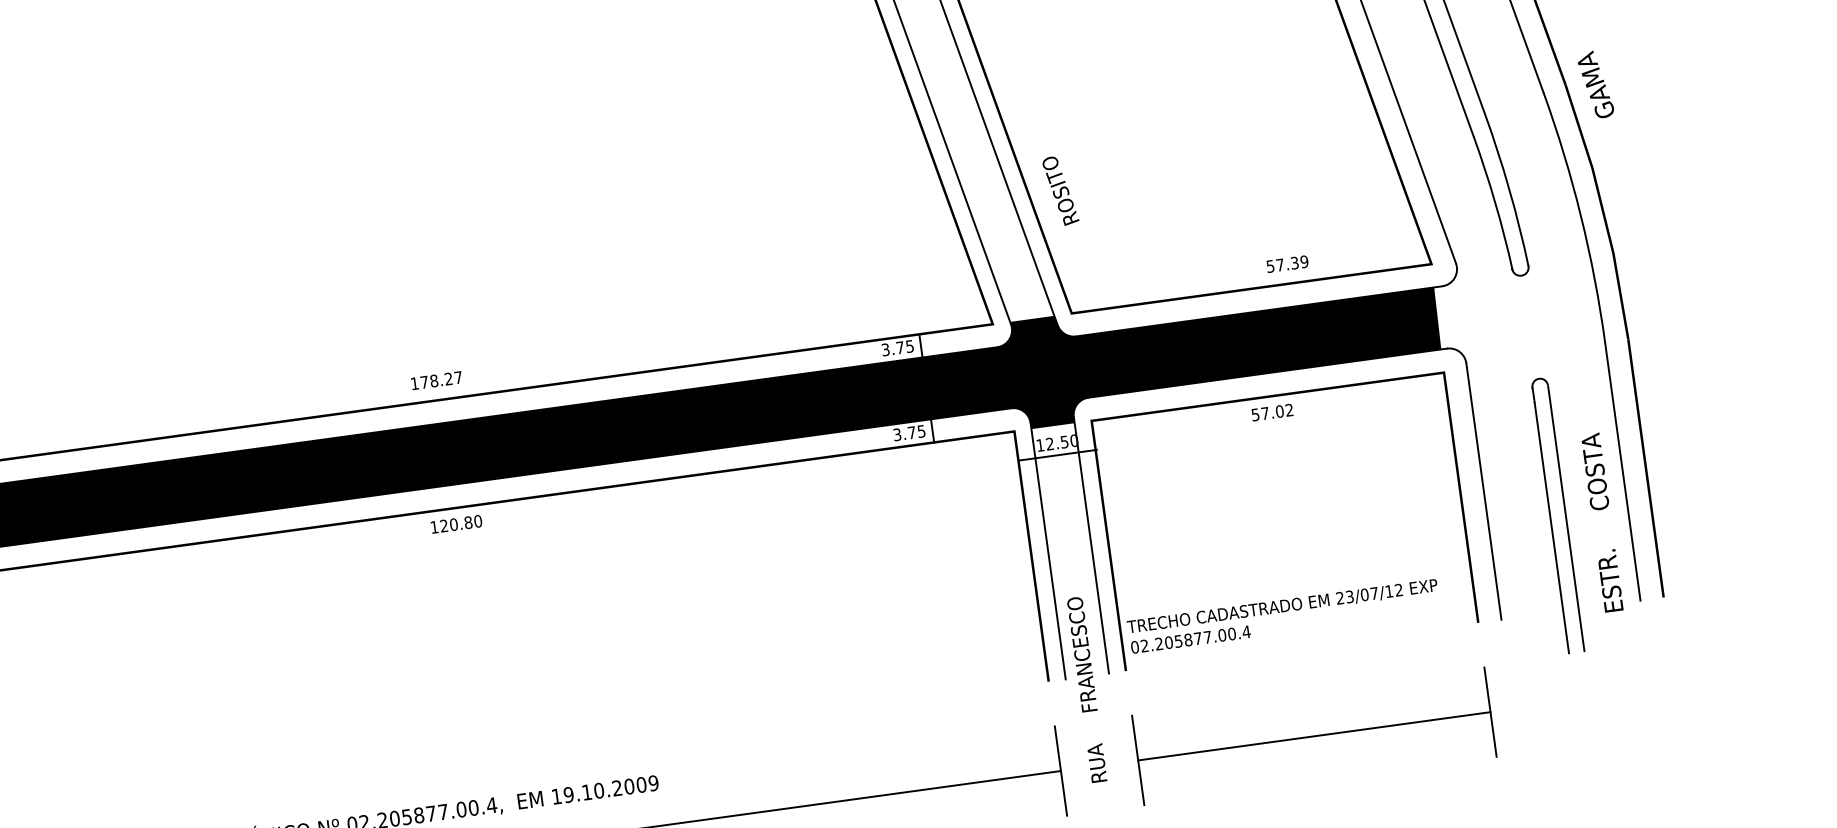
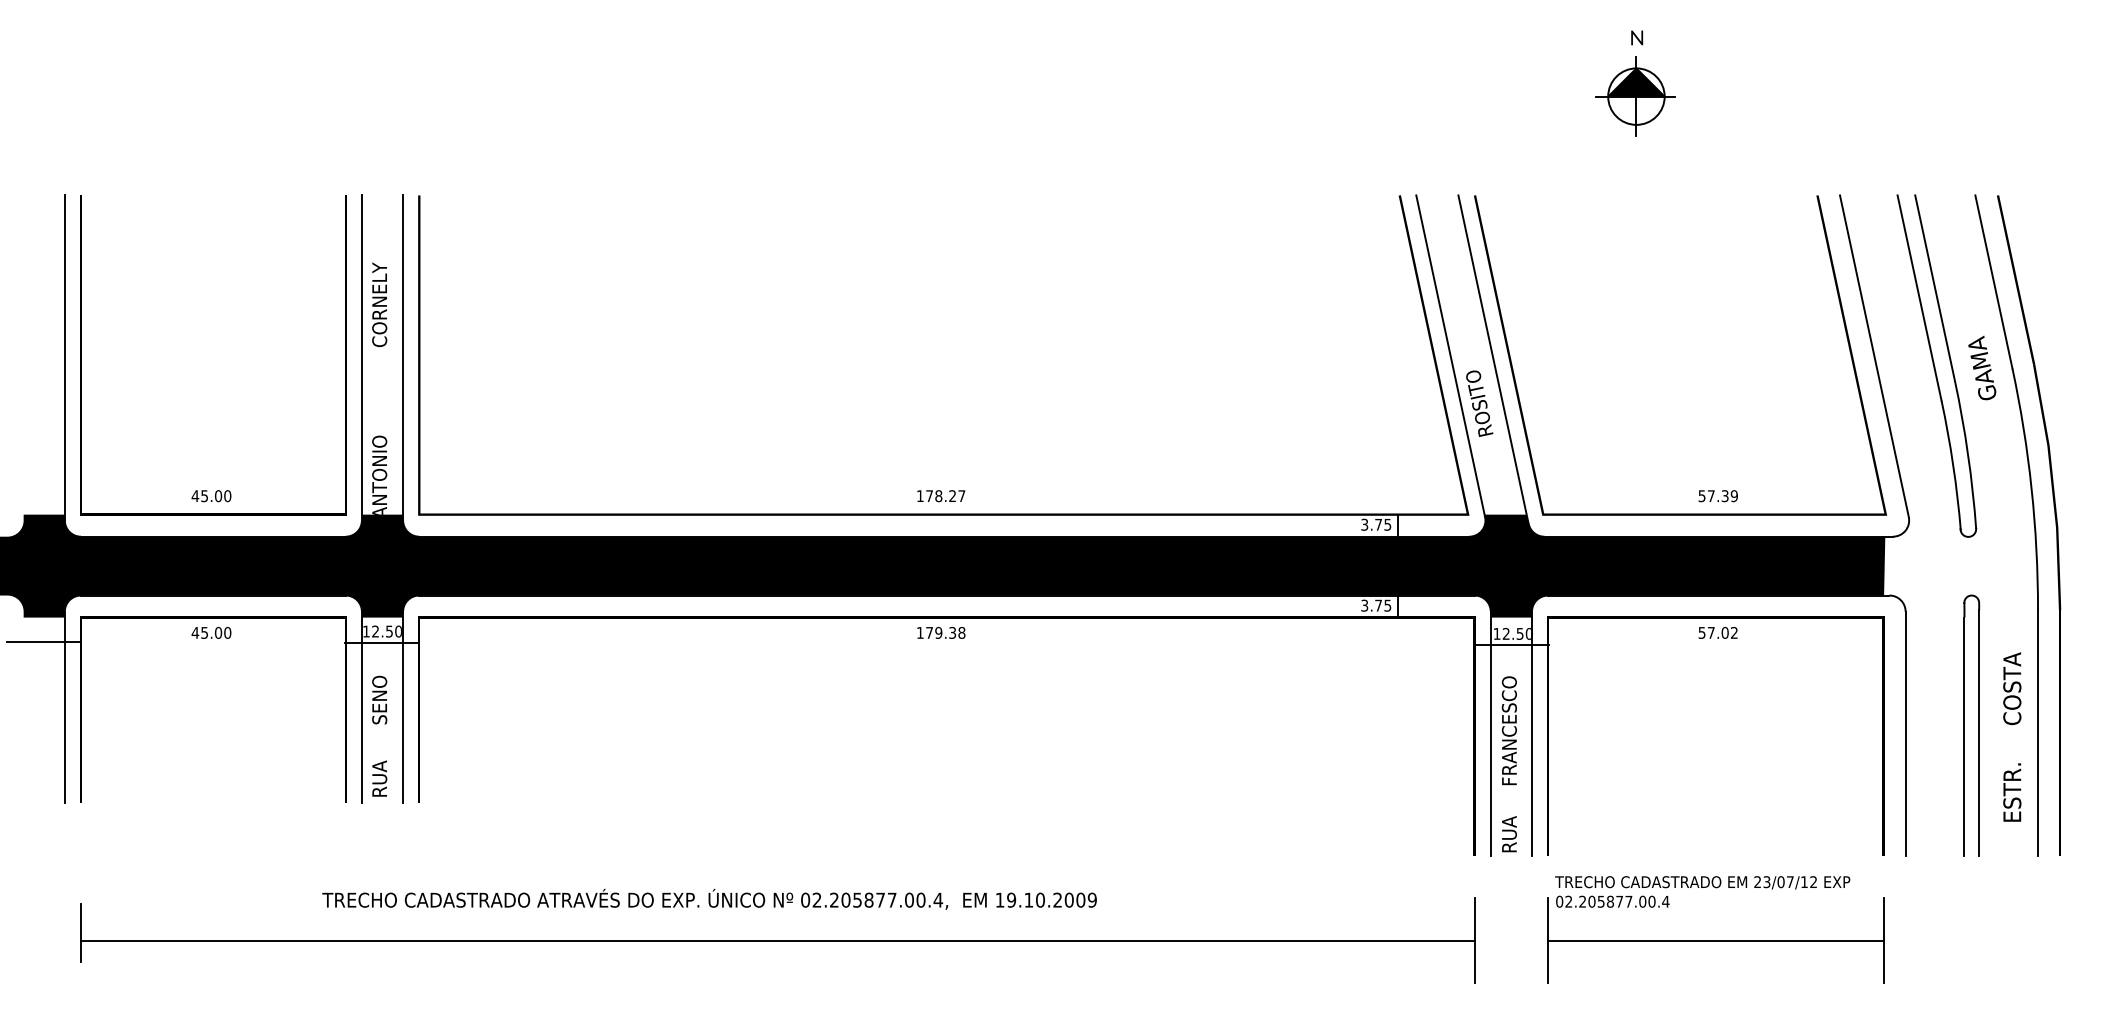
text: (1595, 84) -> (1982, 367), moved
text: (1060, 190) -> (1479, 403), moved
text: (1286, 264) -> (1717, 496), moved
part: (1550, 516) -> (1964, 725), moved
text: (1602, 522) -> (2012, 736), moved
text: (460, 523) -> (945, 632), 120.80 -> 179.38
text: (1283, 615) -> (1702, 891), moved
text: (1086, 690) -> (1508, 764), moved

